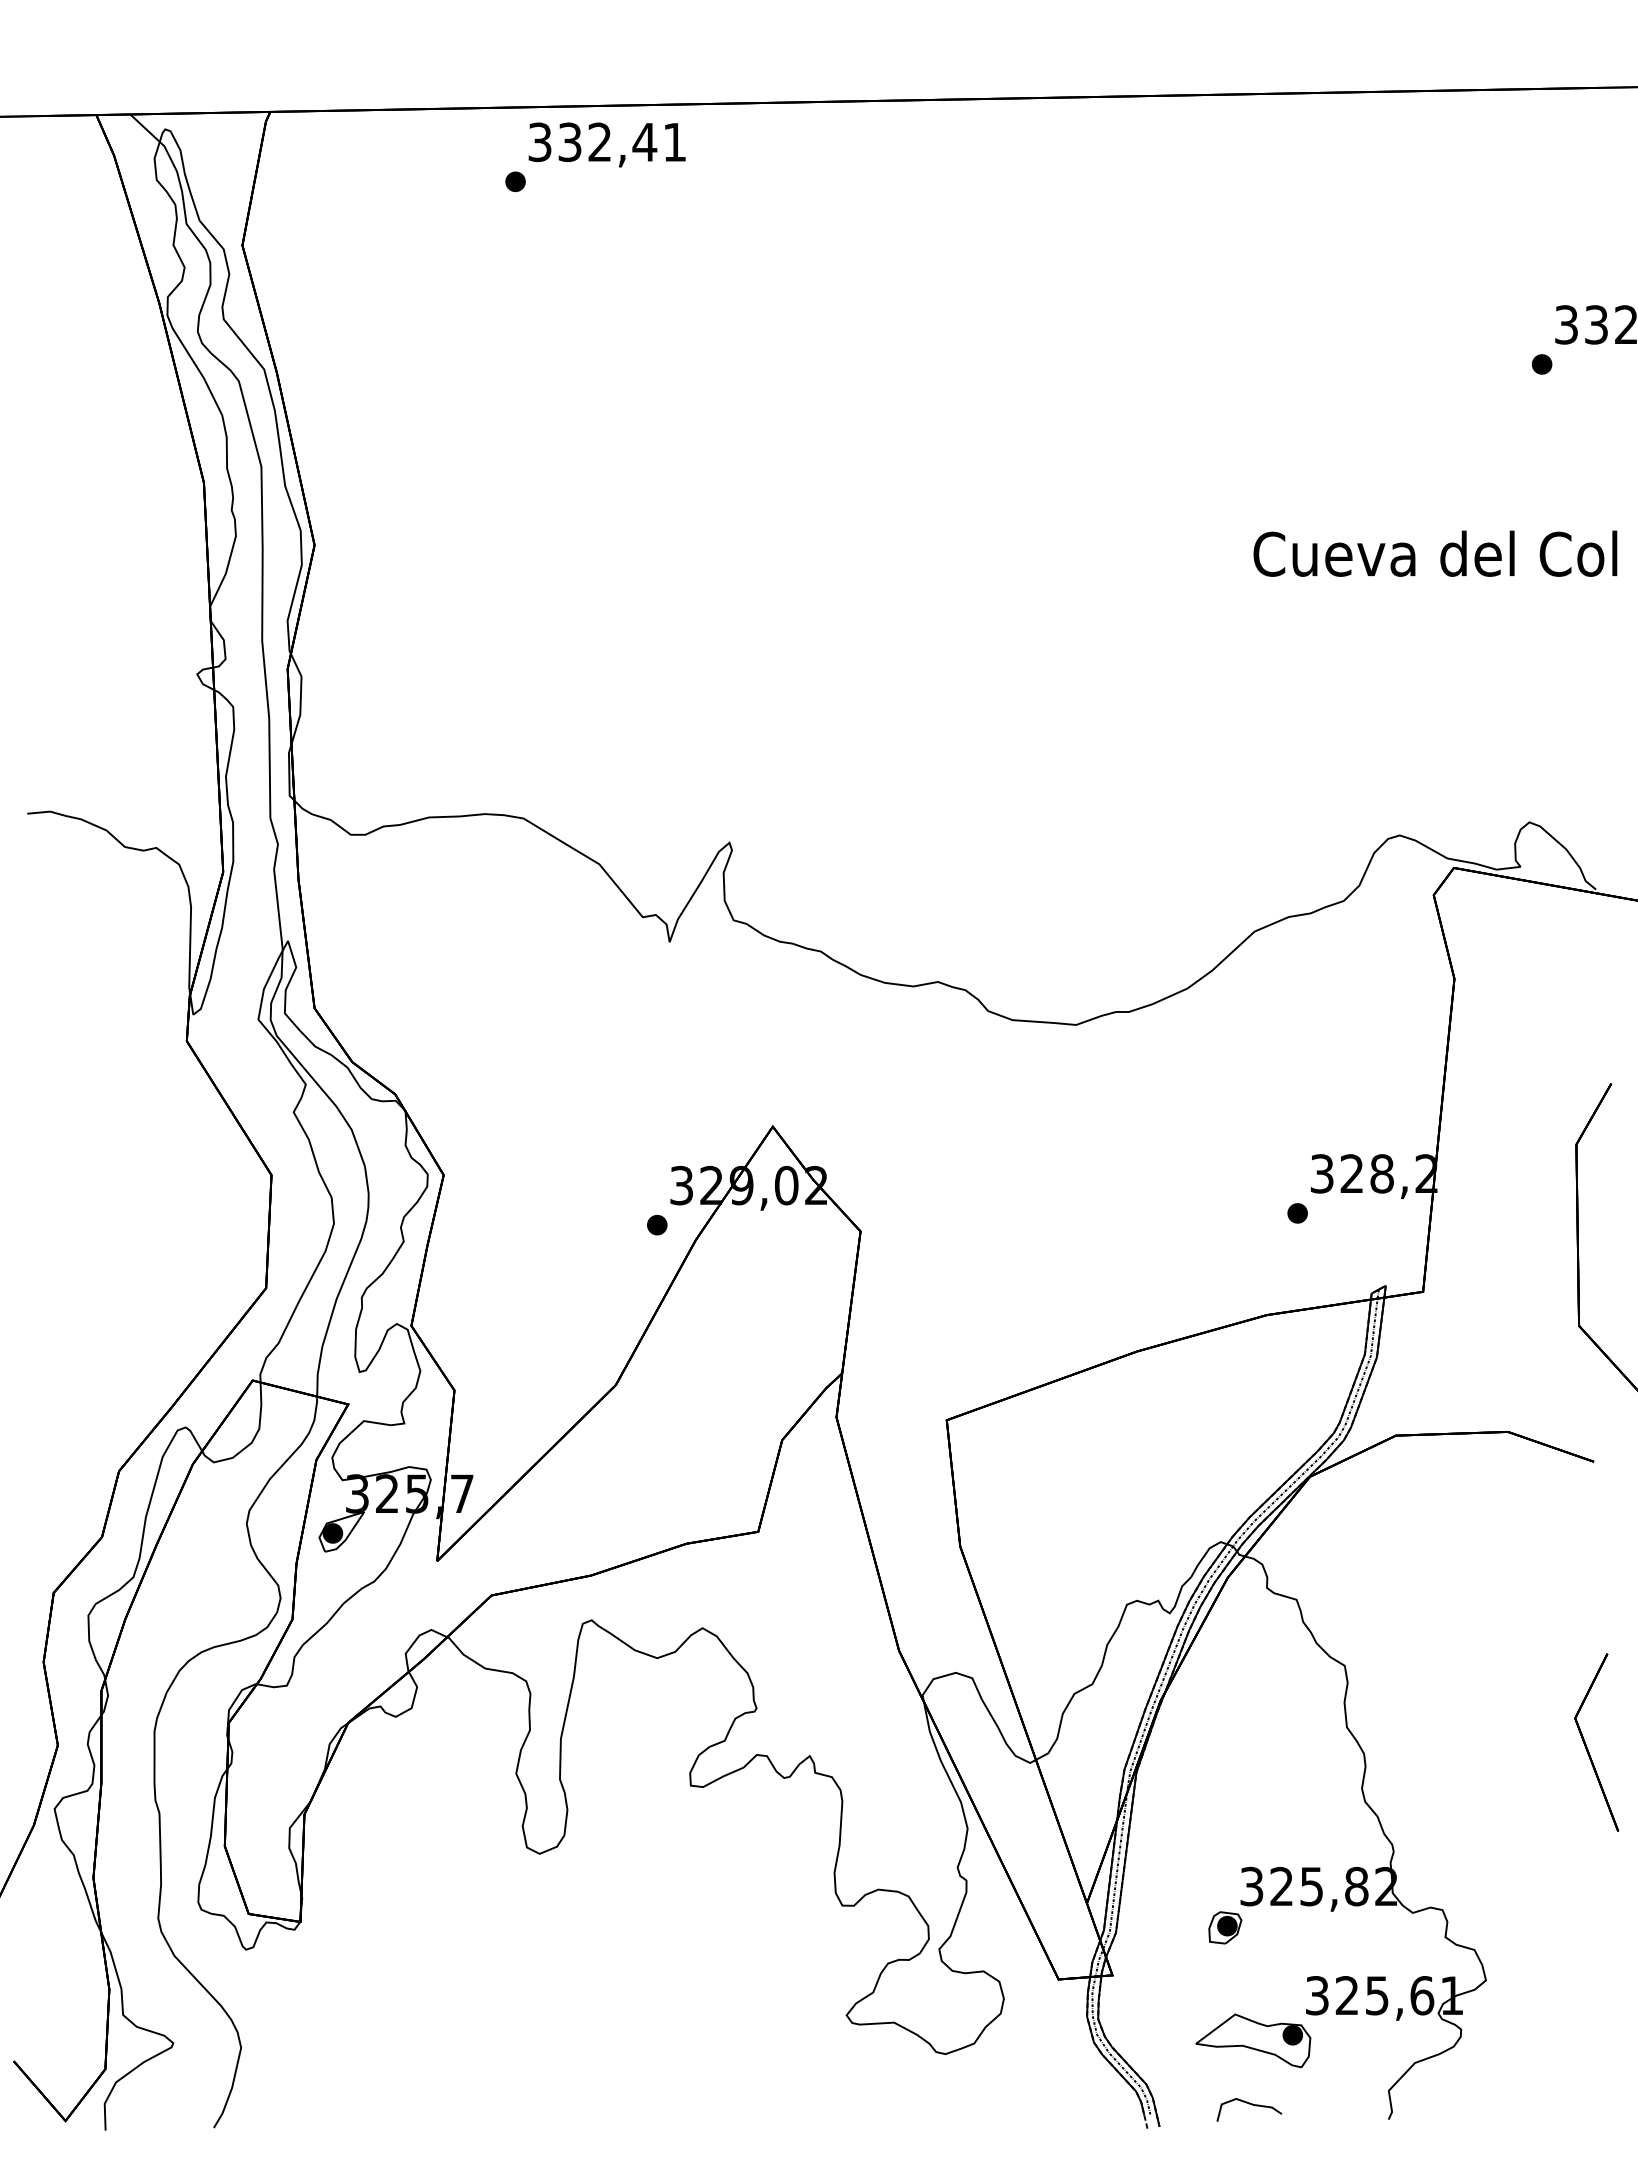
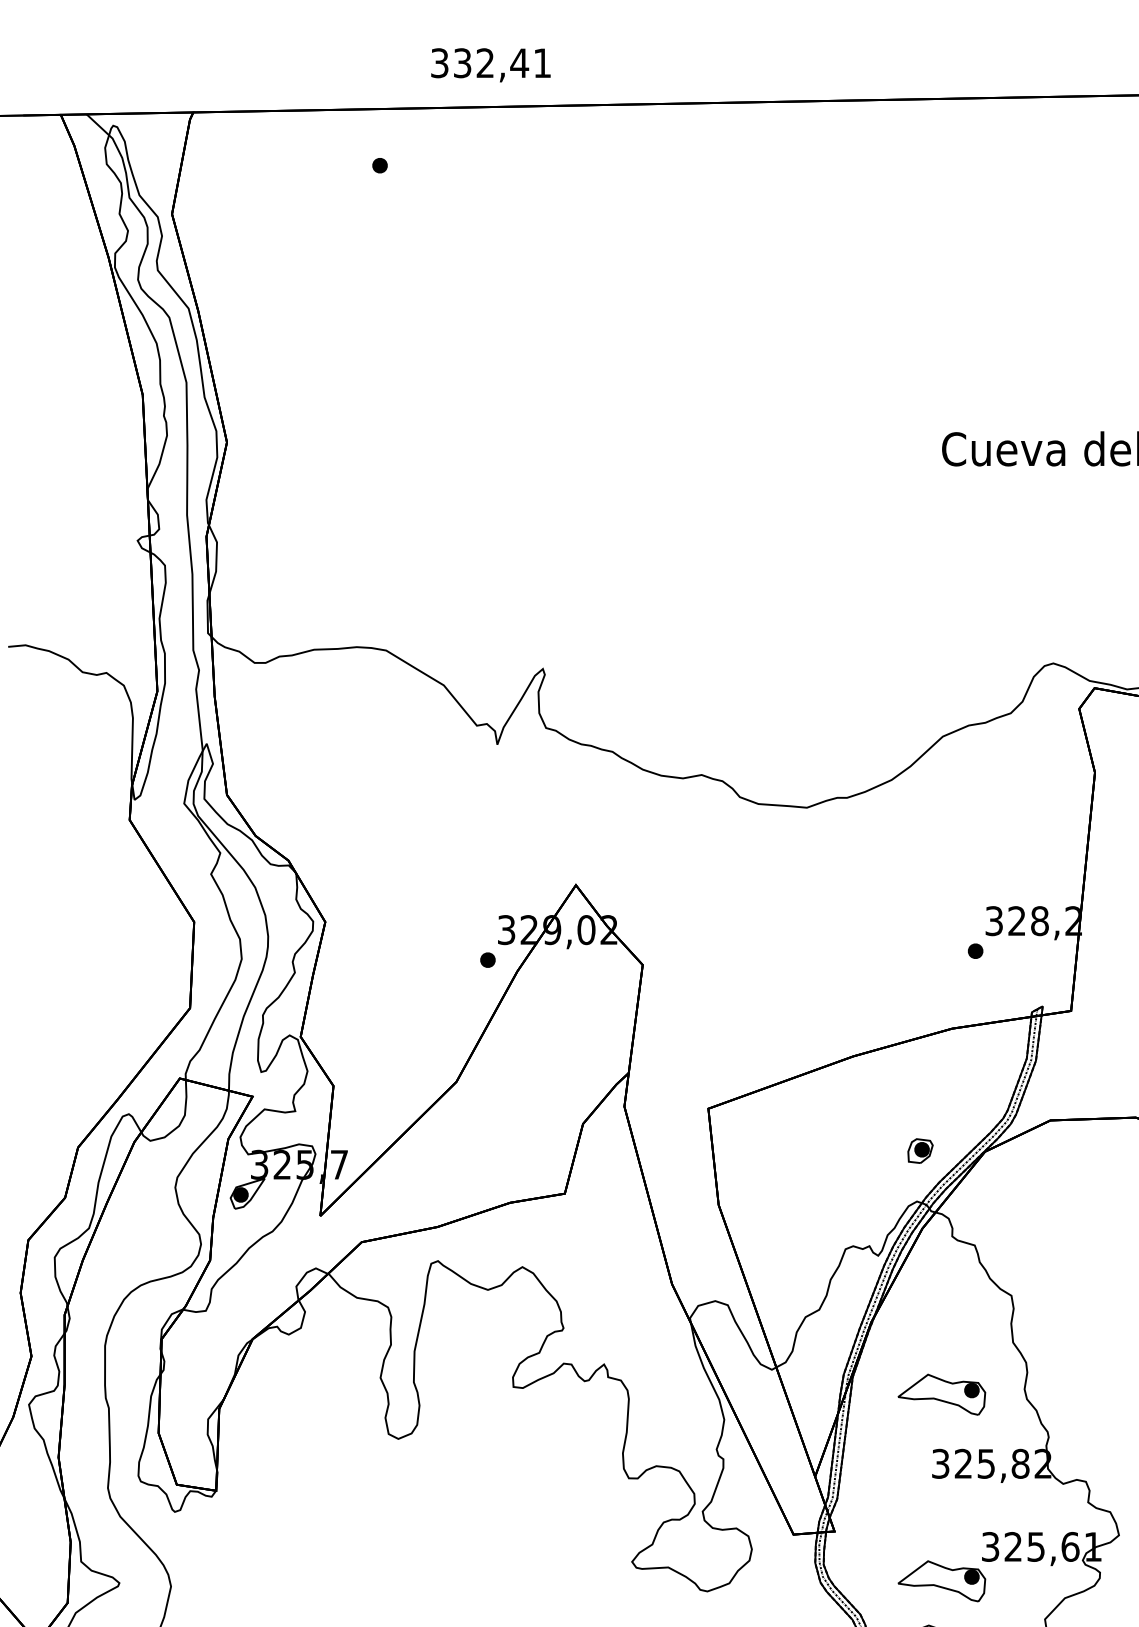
text: (606, 144) -> (490, 64), moved
part: (1253, 1795) -> (941, 1394), added
part: (1225, 1927) -> (920, 1150), moved

